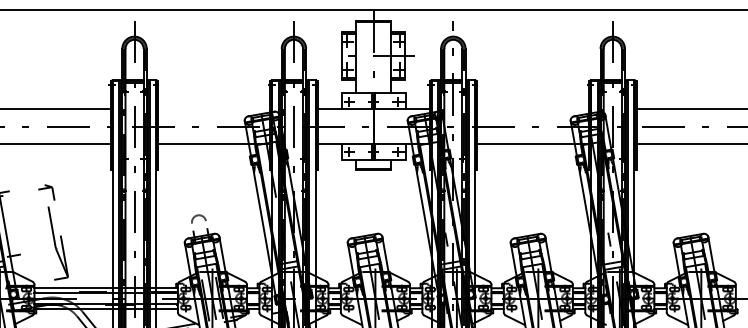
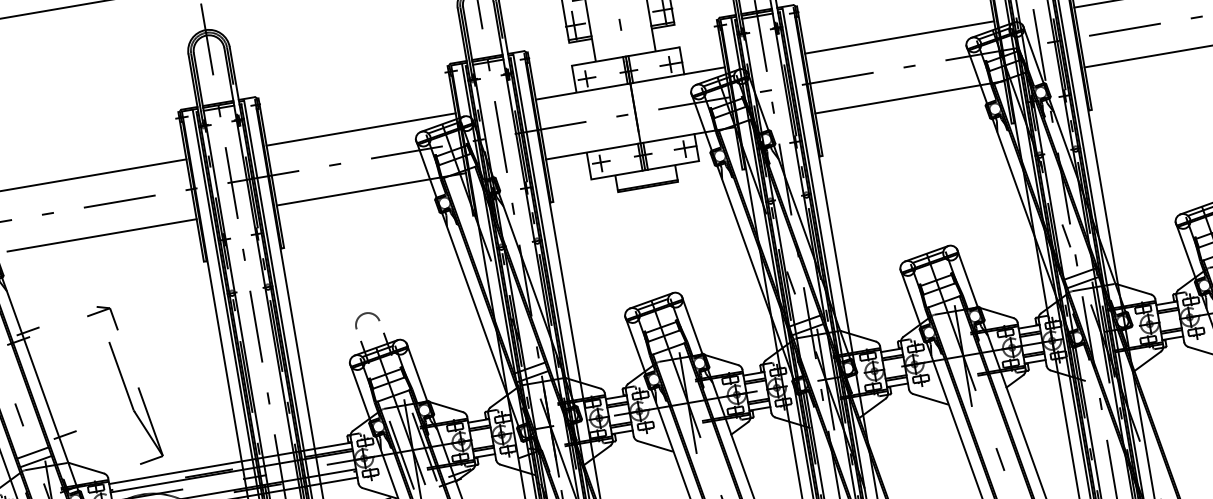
line: (214, 109) -> (361, 130), added
line: (533, 109) -> (900, 38), added

